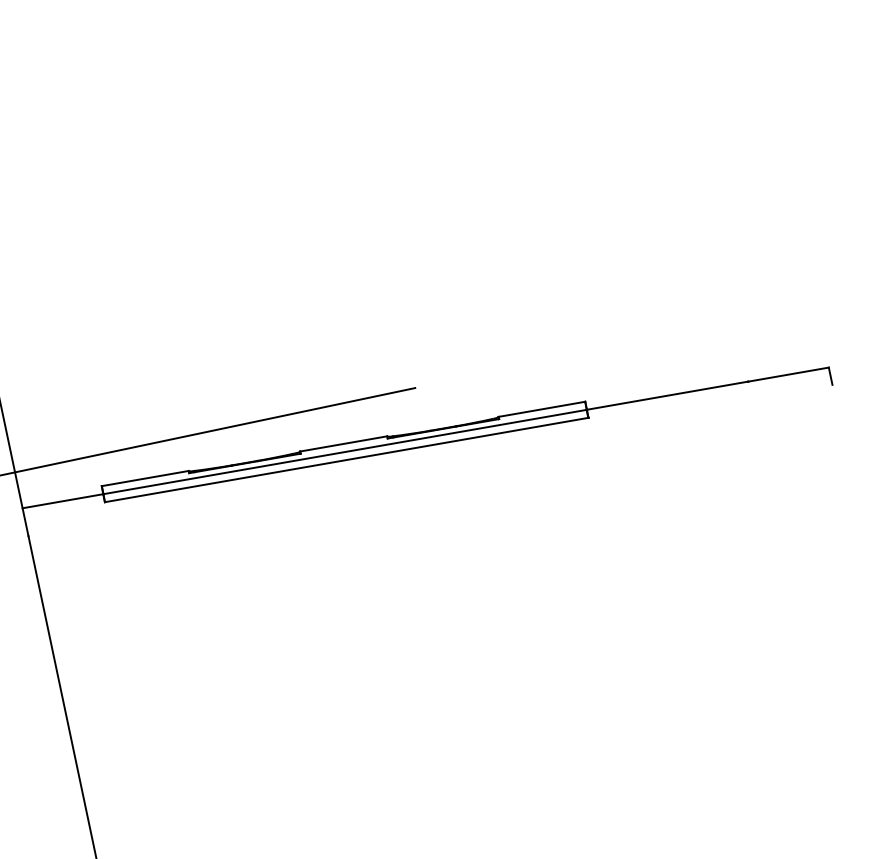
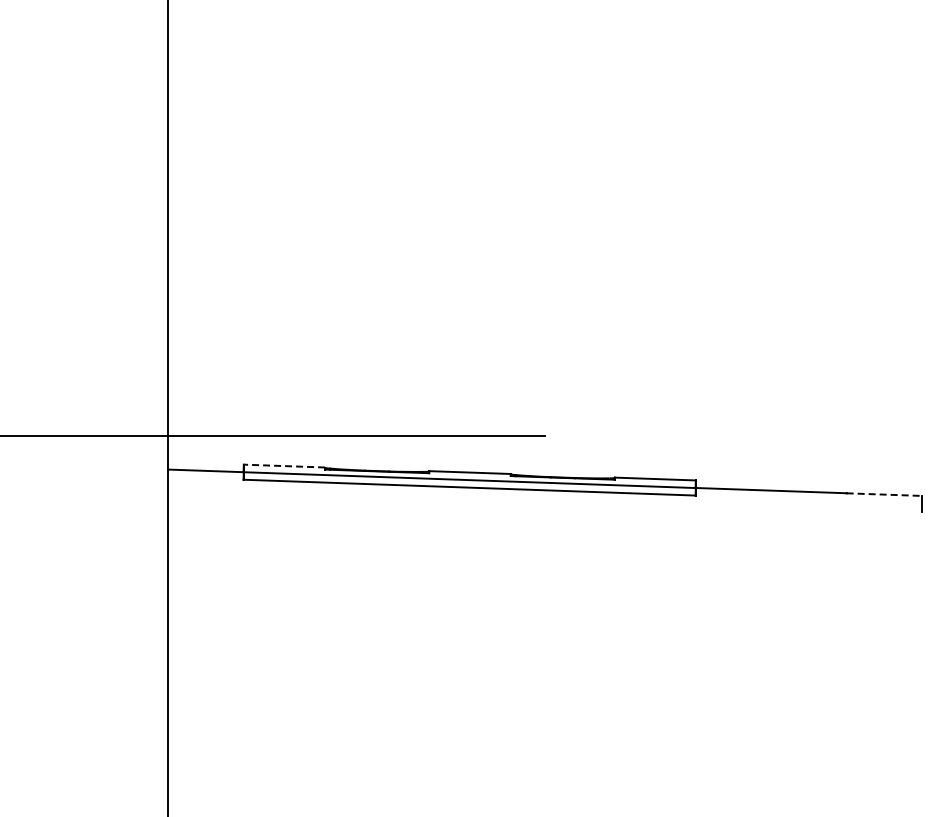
line: (788, 374) -> (884, 494), solid -> dashed
line: (145, 478) -> (284, 466), solid -> dashed

